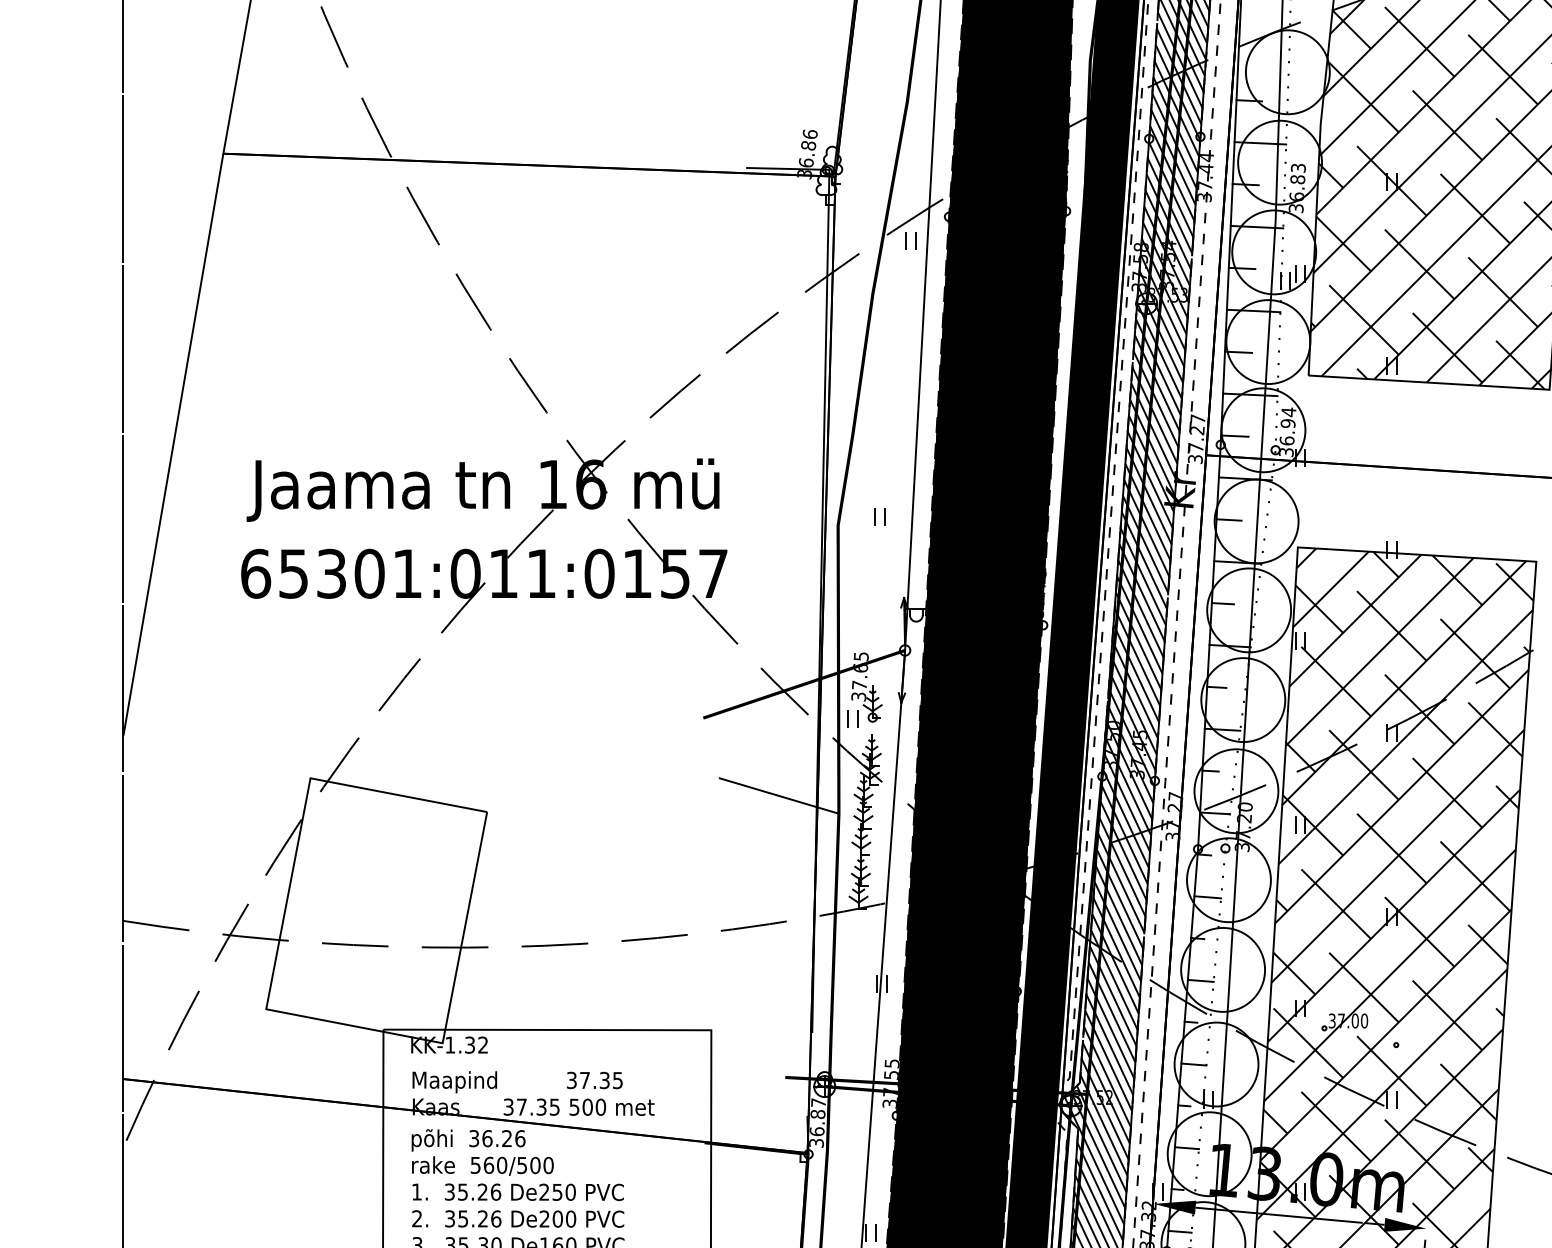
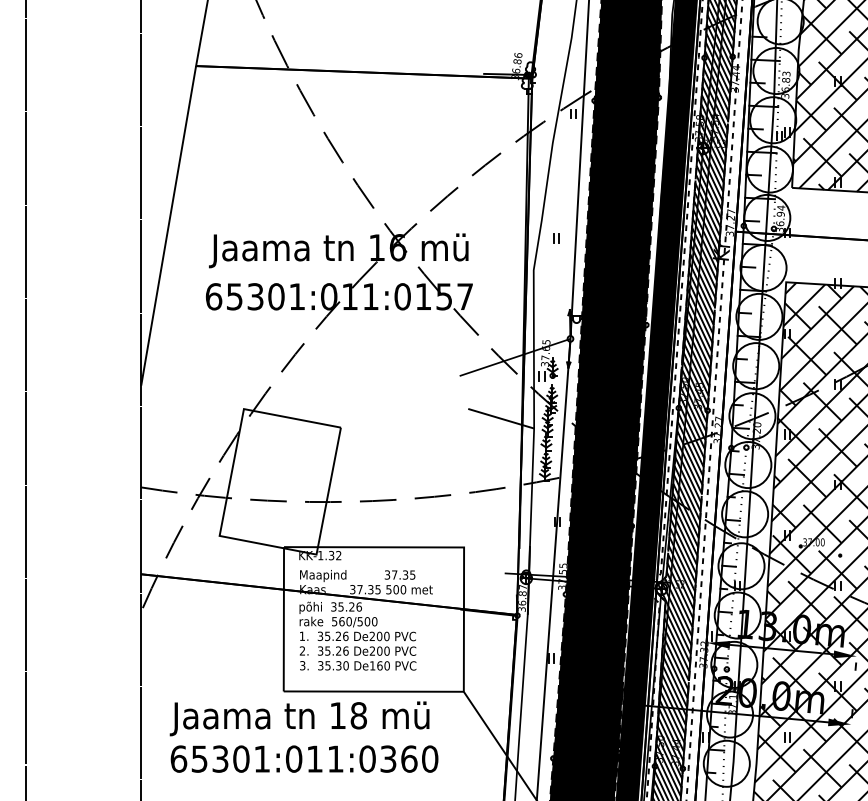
part: (879, 516) -> (556, 238), moved
text: (486, 1137) -> (340, 606), 36.26 -> 35.26
text: (557, 1192) -> (379, 636), De250 -> De200

